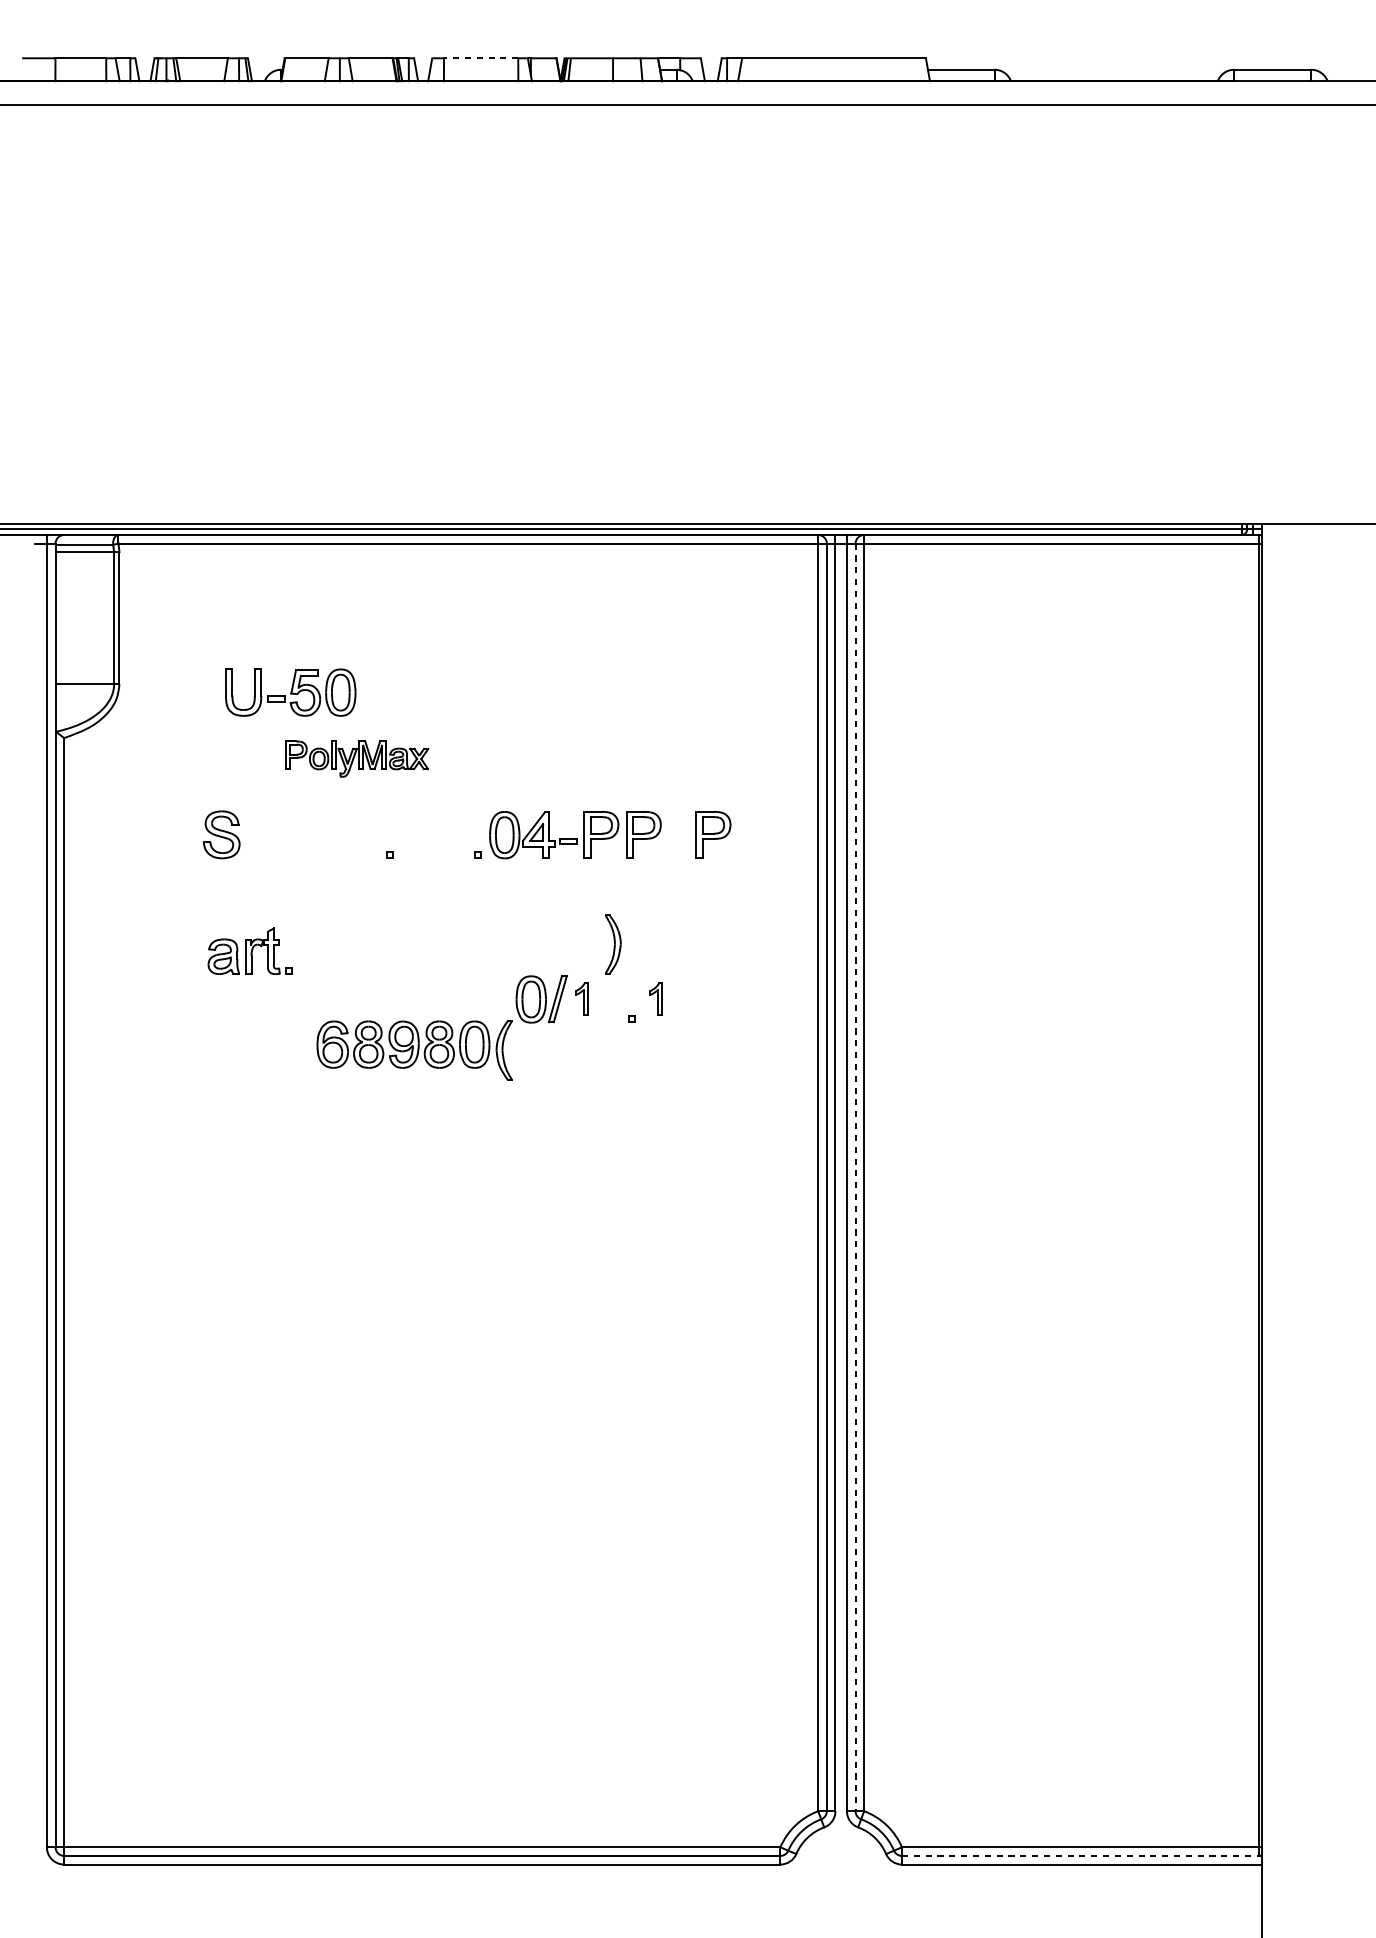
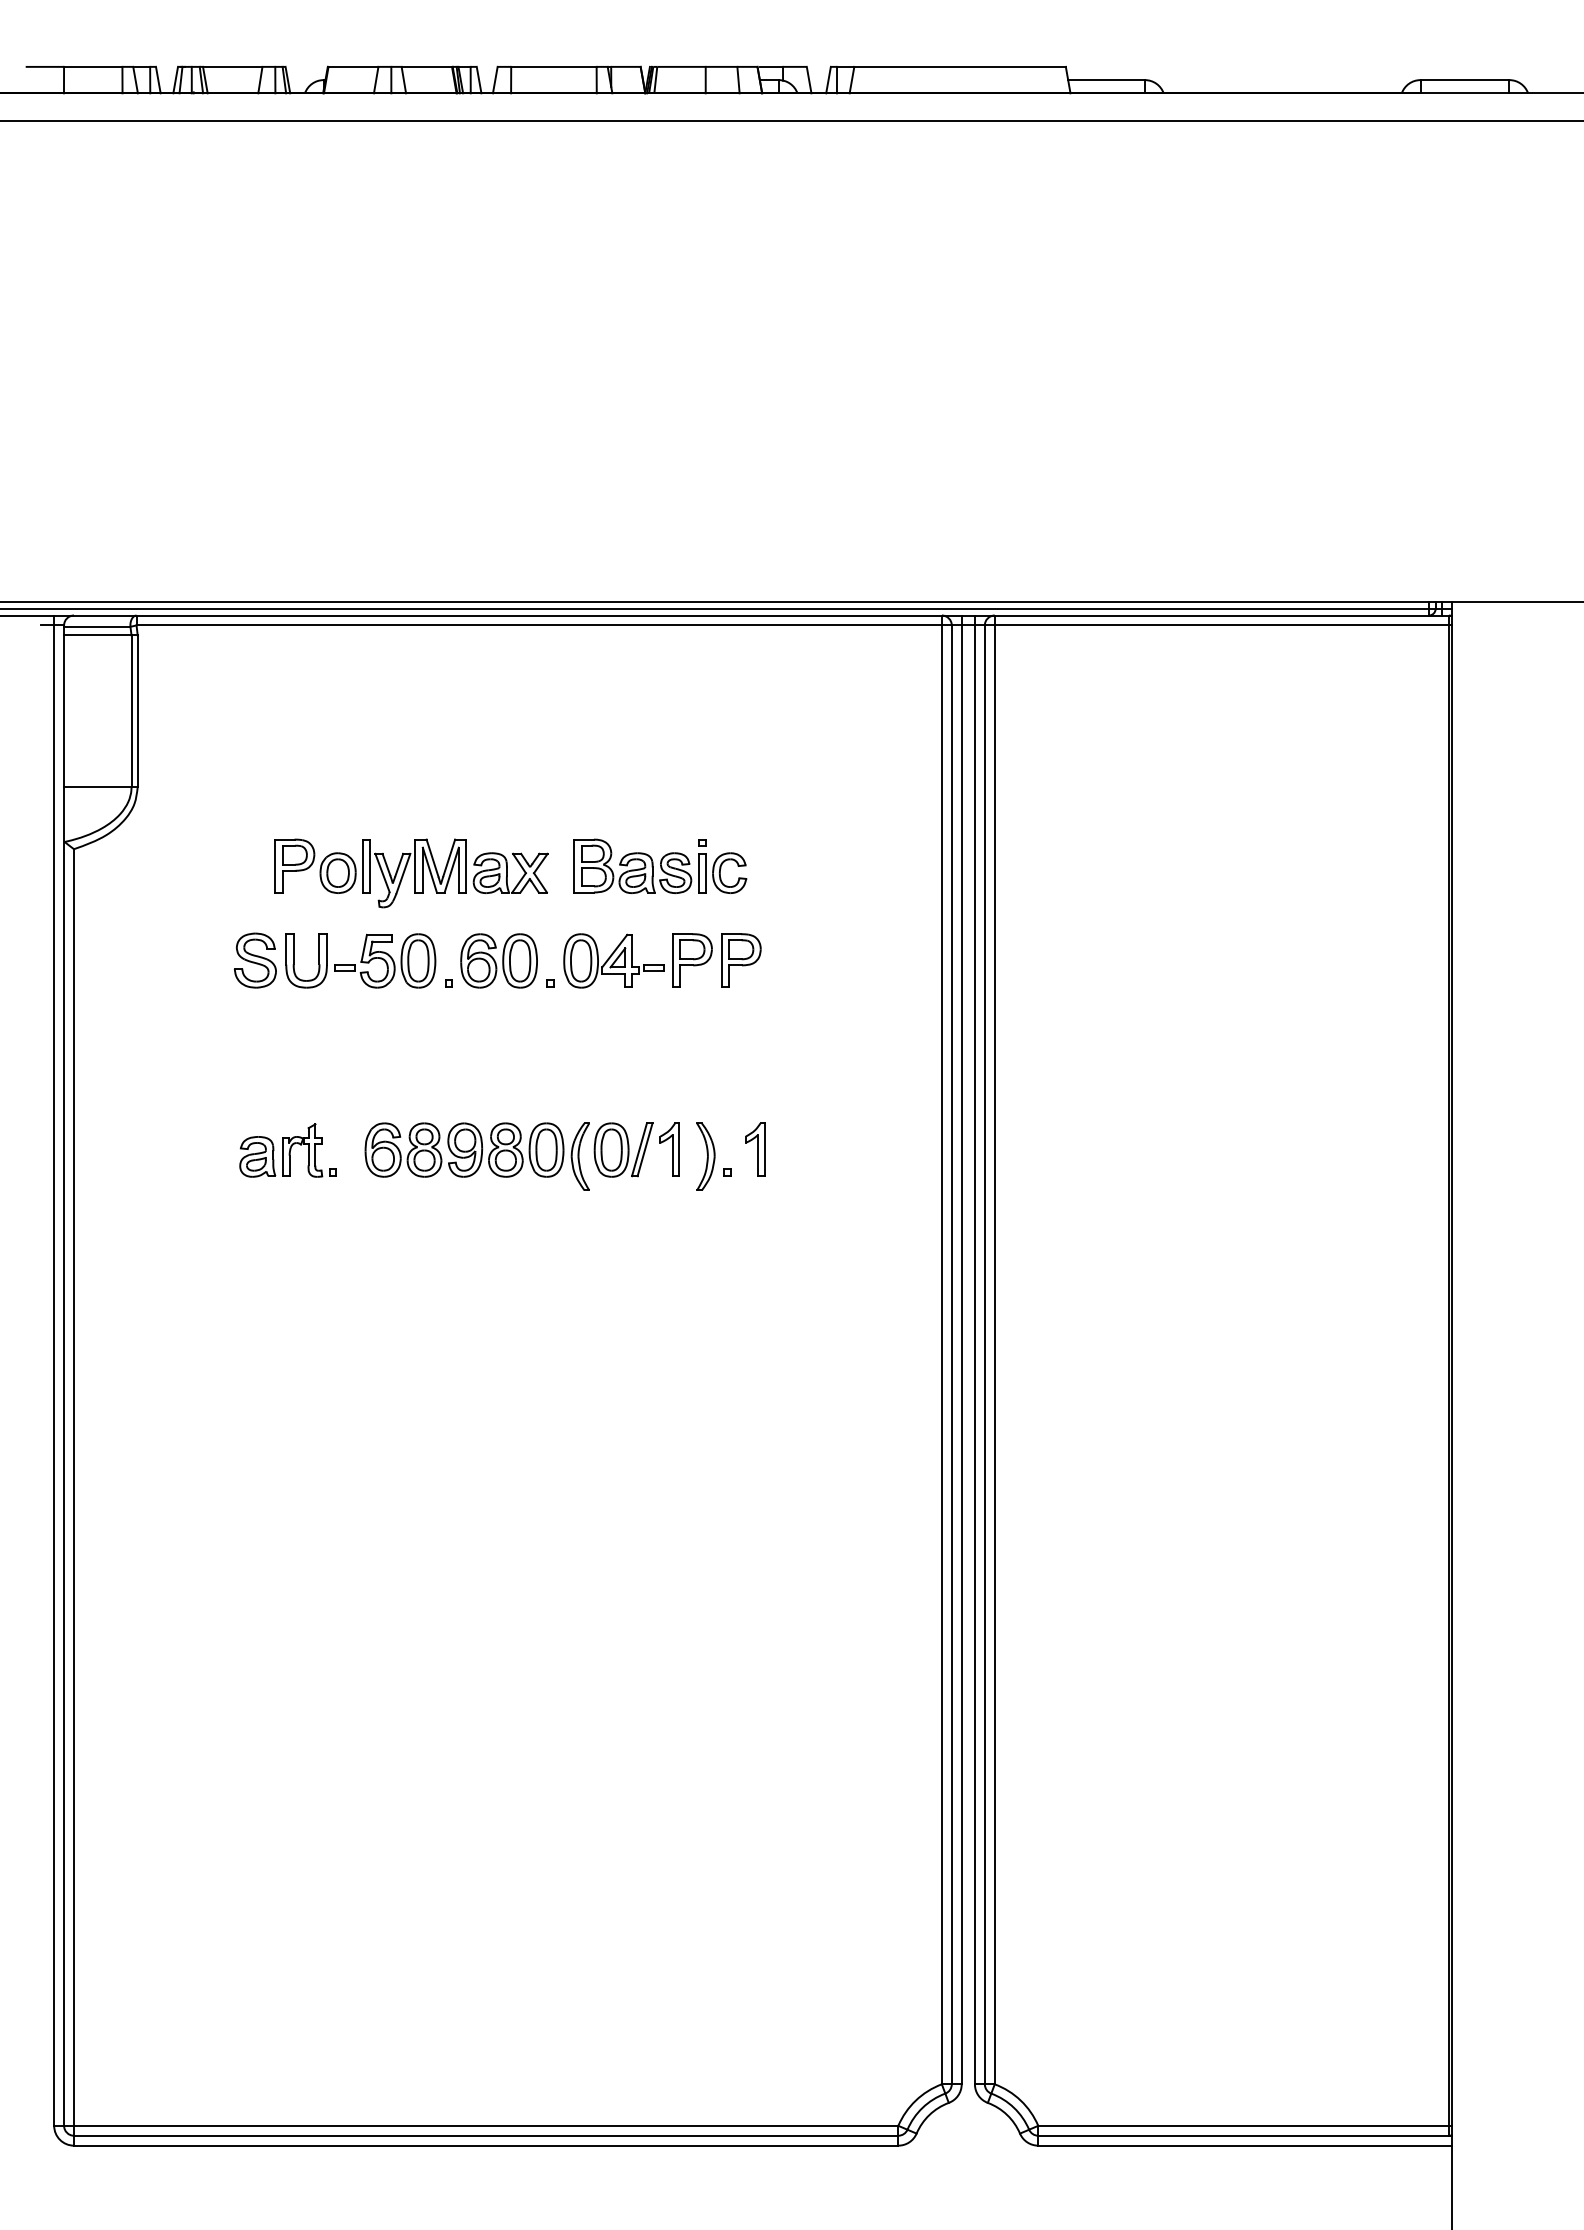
line: (480, 57) -> (553, 66), dashed -> solid
part: (290, 692) -> (360, 960), moved
part: (573, 752) -> (660, 865), added
part: (357, 759) -> (411, 873), size x1.67
part: (432, 834) -> (498, 960), added
part: (713, 834) -> (821, 960), removed
part: (612, 944) -> (705, 1156), moved
part: (249, 951) -> (287, 1150), moved
part: (581, 998) -> (669, 1149), size x1.43
part: (656, 998) -> (755, 1149), size x1.43
part: (413, 1050) -> (476, 1156), moved
line: (855, 1177) -> (984, 1355), dashed -> solid
line: (1082, 1855) -> (1245, 2135), dashed -> solid

